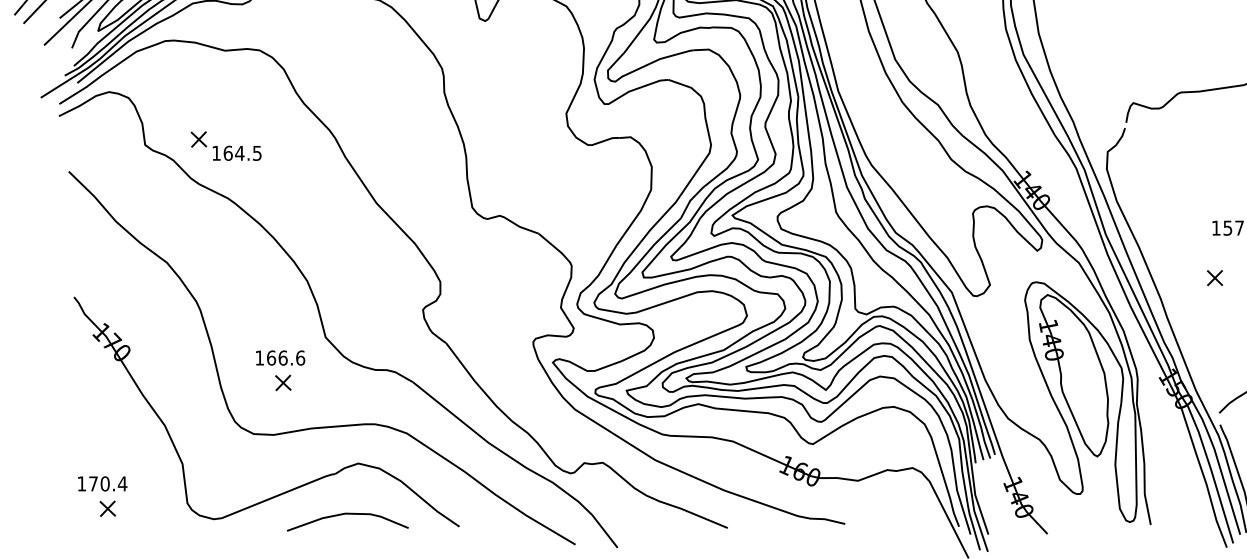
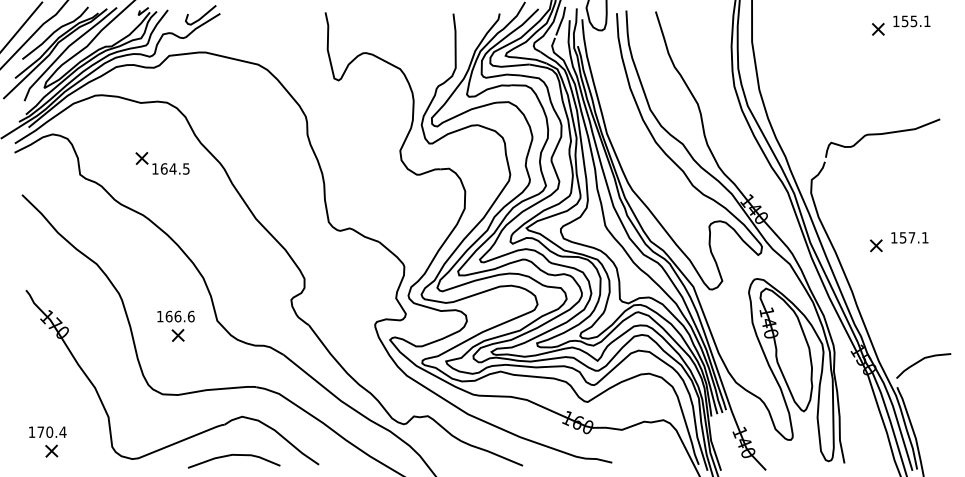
part: (225, 146) -> (162, 163), moved
part: (1215, 277) -> (876, 245), moved
part: (279, 369) -> (175, 325), moved

